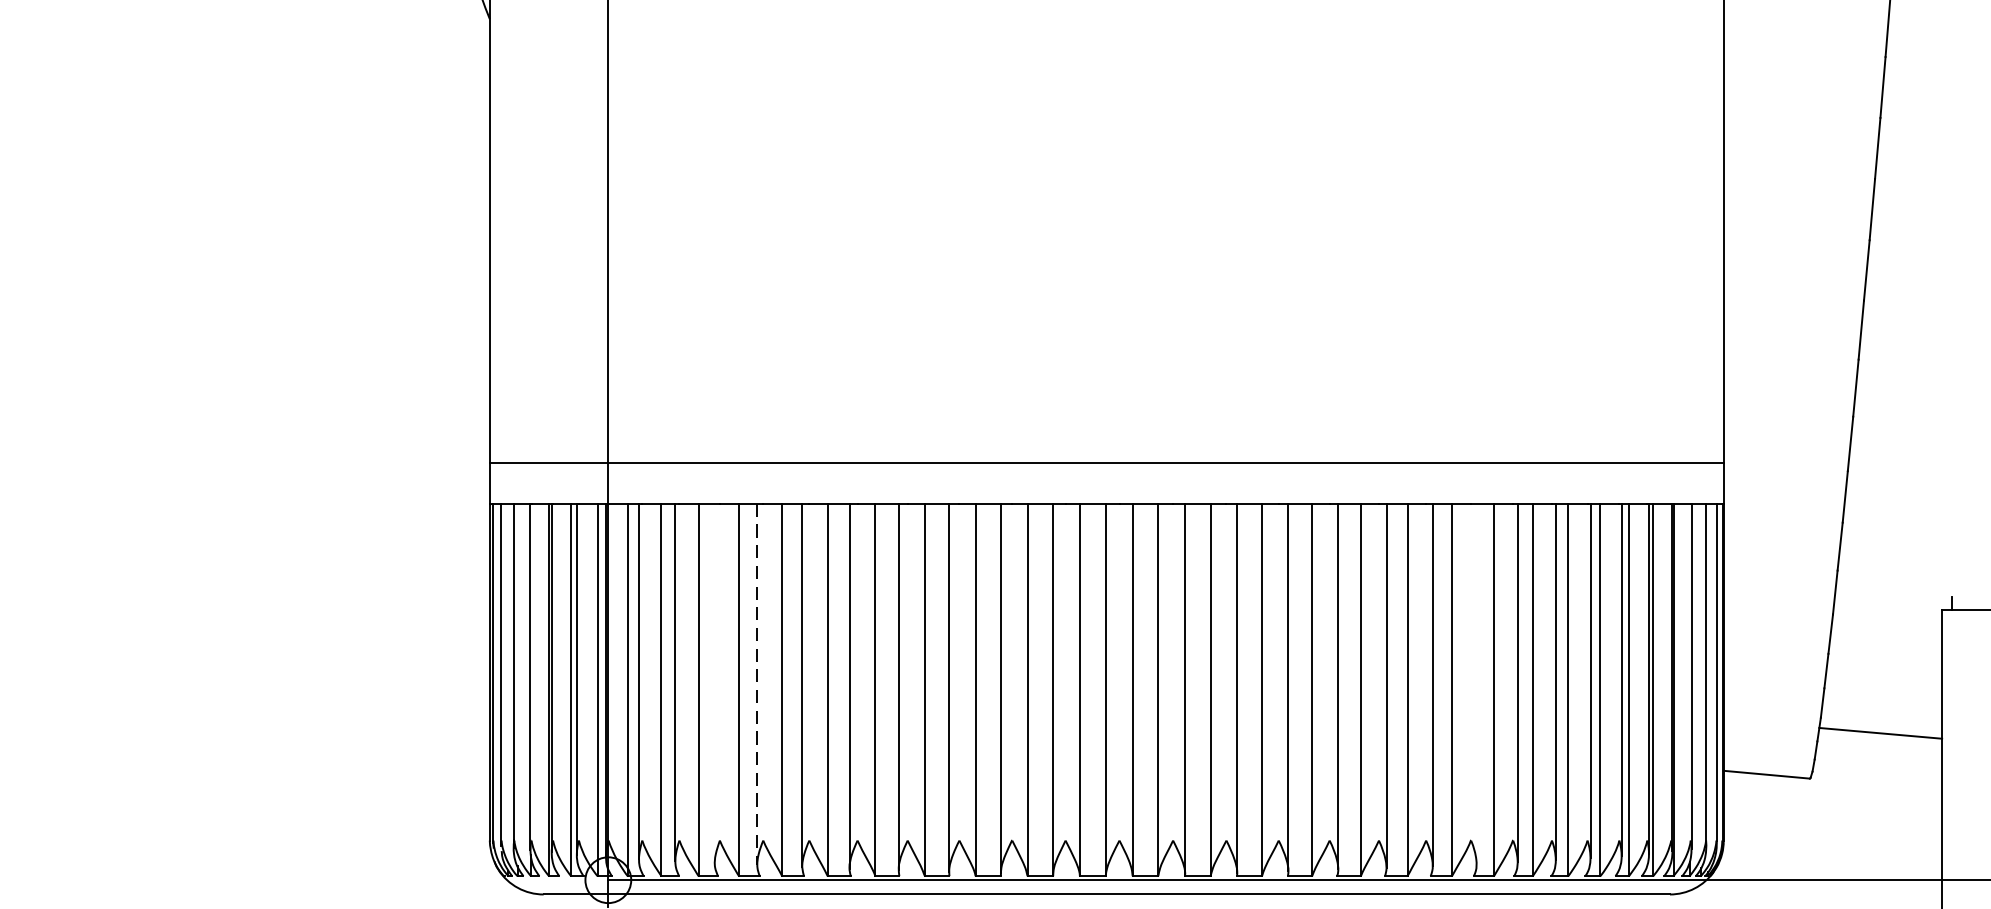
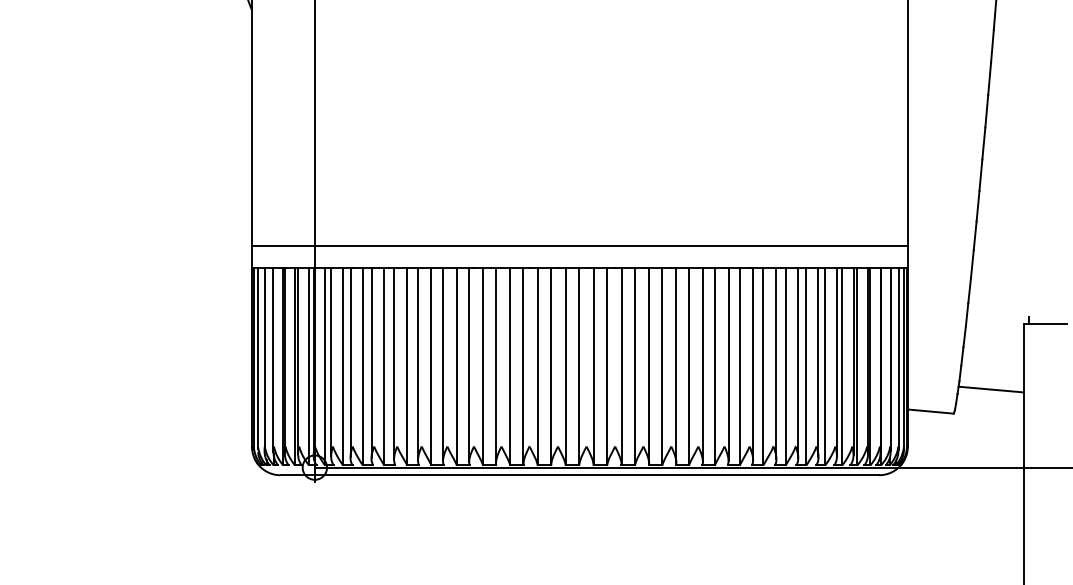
line: (714, 682) -> (371, 362), added
line: (1476, 682) -> (776, 362), added
line: (758, 684) -> (394, 363), dashed -> solid

